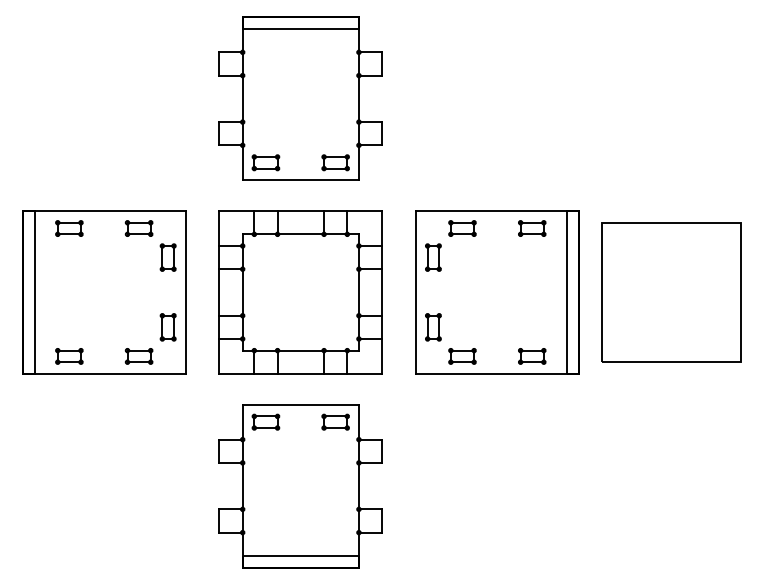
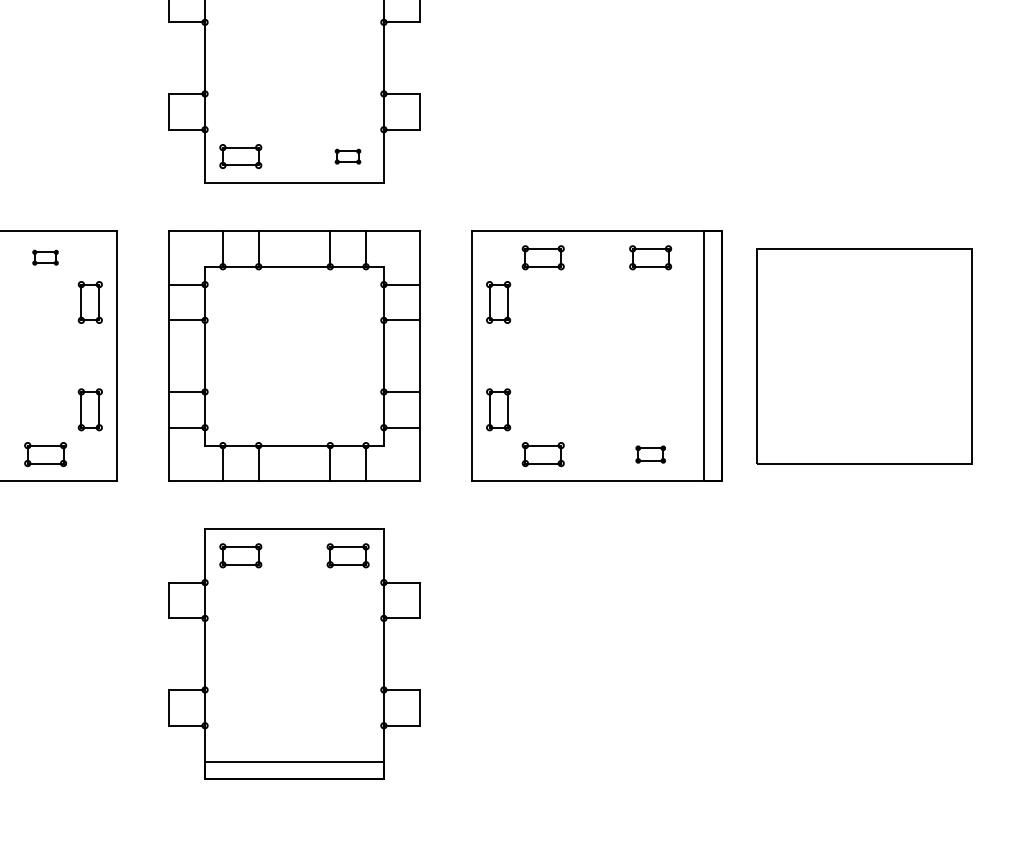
part: (335, 162) -> (347, 156), size x0.6
part: (138, 228) -> (44, 257), size x0.6
part: (532, 356) -> (651, 454), size x0.7

